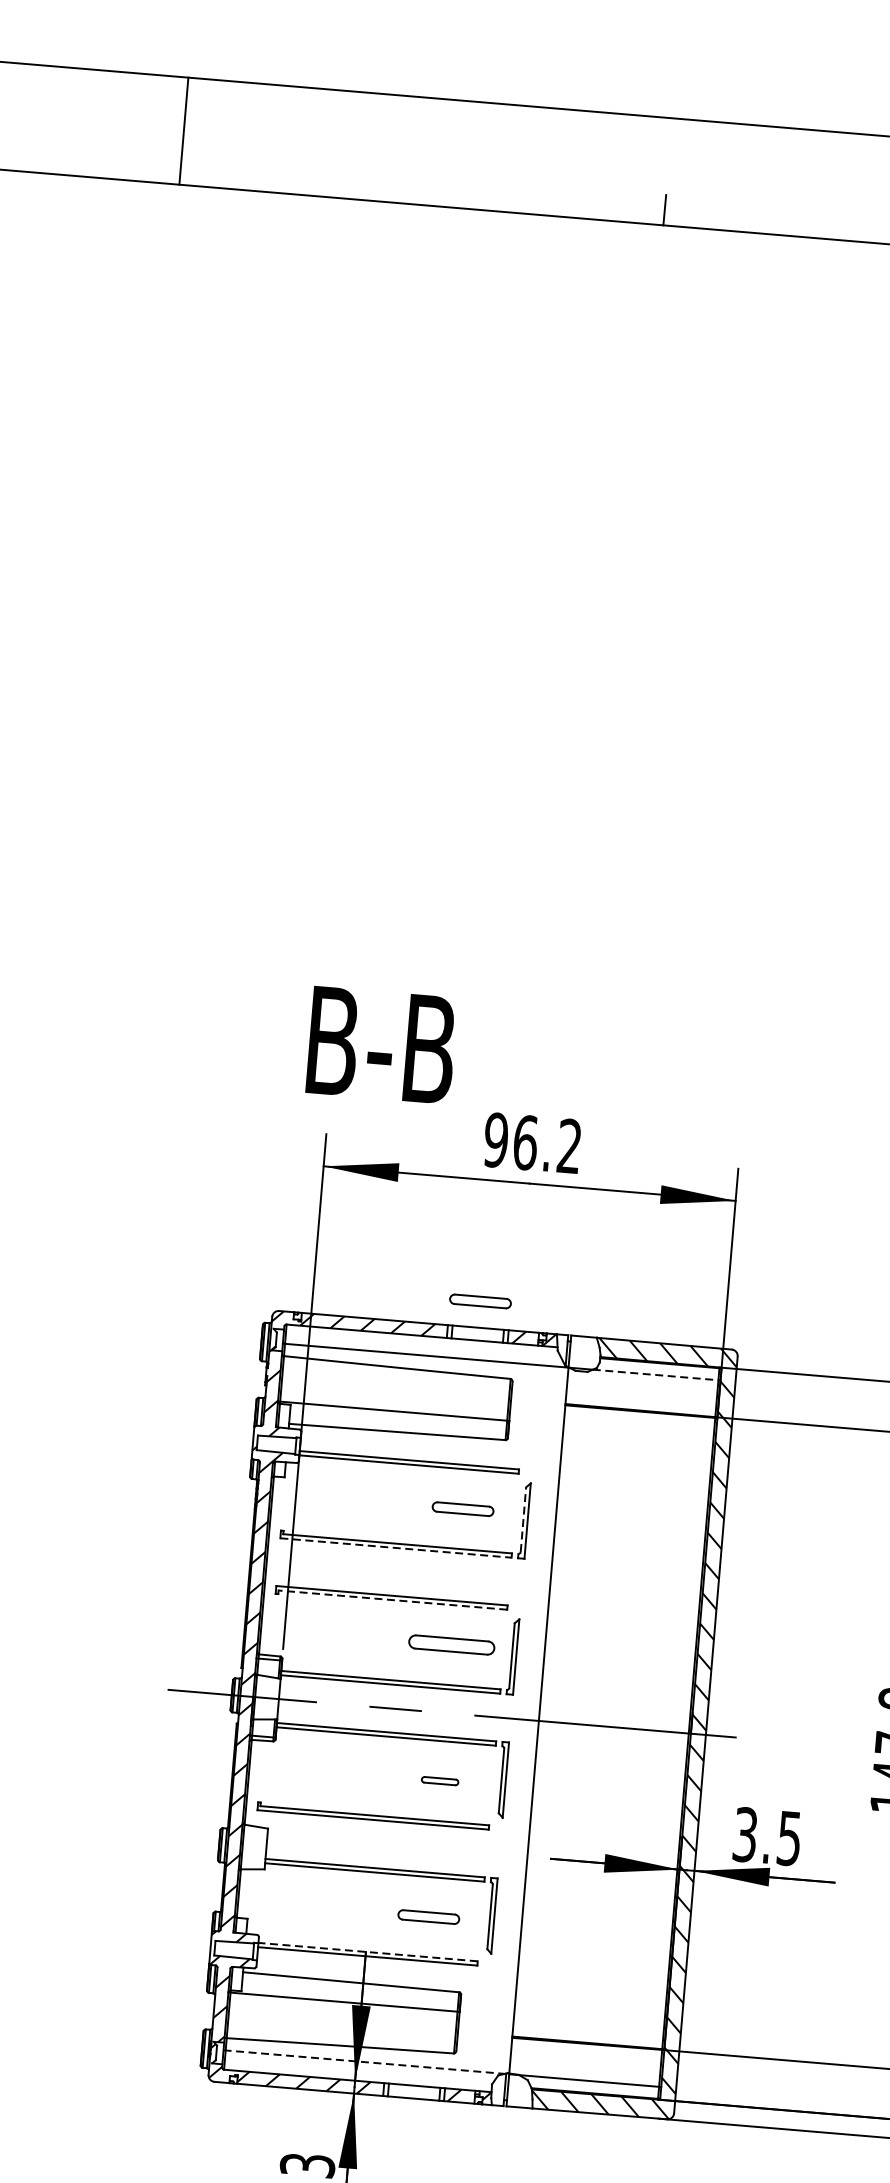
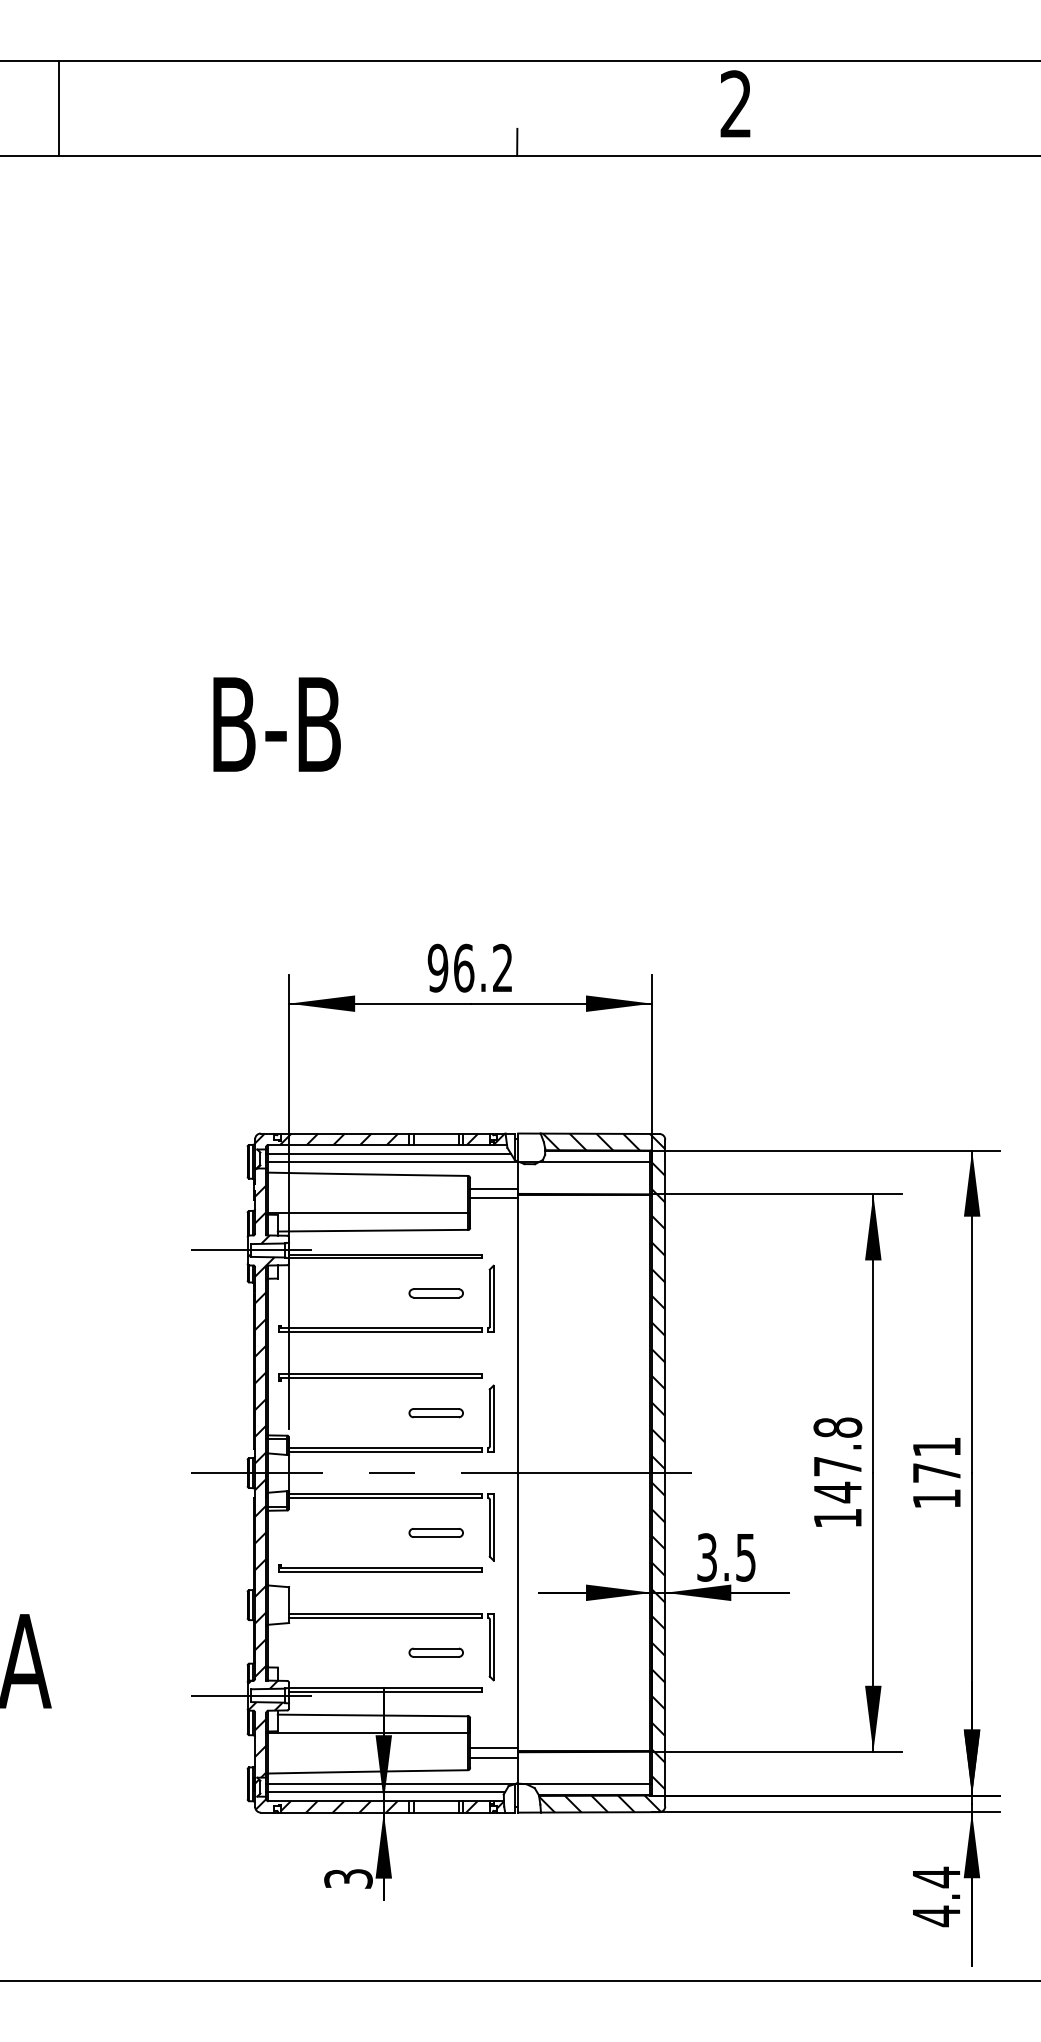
line: (183, 131) -> (58, 108), moved
text: (381, 1045) -> (276, 724), moved
part: (479, 1301) -> (435, 1110), removed
line: (422, 1346) -> (388, 1154), added
line: (657, 1374) -> (596, 1161), dashed -> solid
line: (539, 1395) -> (494, 1188), added
line: (538, 1407) -> (494, 1198), added
line: (257, 1442) -> (251, 1250), added
line: (523, 1518) -> (489, 1297), dashed -> solid
line: (396, 1548) -> (380, 1332), dashed -> solid
line: (392, 1600) -> (381, 1378), dashed -> solid
part: (450, 1645) -> (435, 1413), size x0.71
part: (439, 1780) -> (435, 1532), size x1.67
line: (215, 1948) -> (251, 1695), added
line: (367, 1951) -> (385, 1687), dashed -> solid
line: (485, 2031) -> (494, 1748), added
line: (484, 2041) -> (494, 1757), added
line: (366, 2062) -> (392, 1784), dashed -> solid
line: (357, 2069) -> (385, 1791), added

